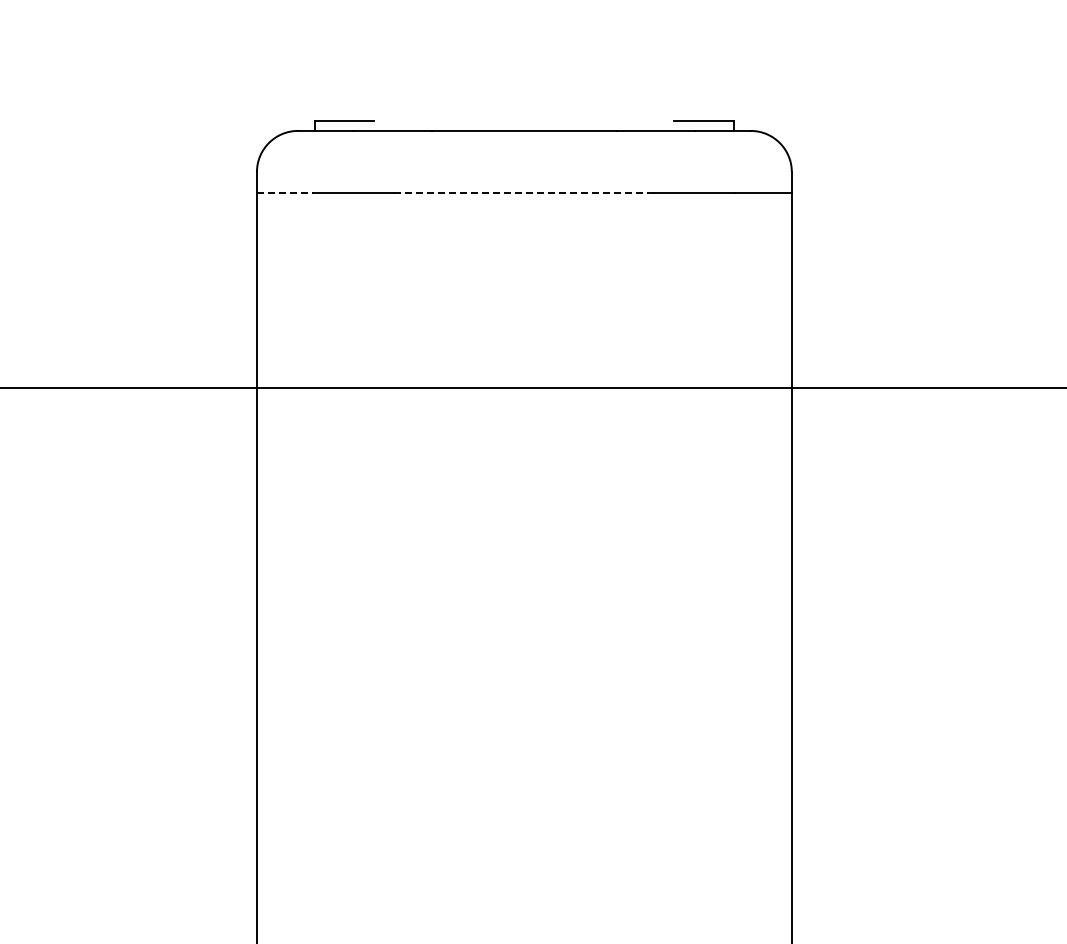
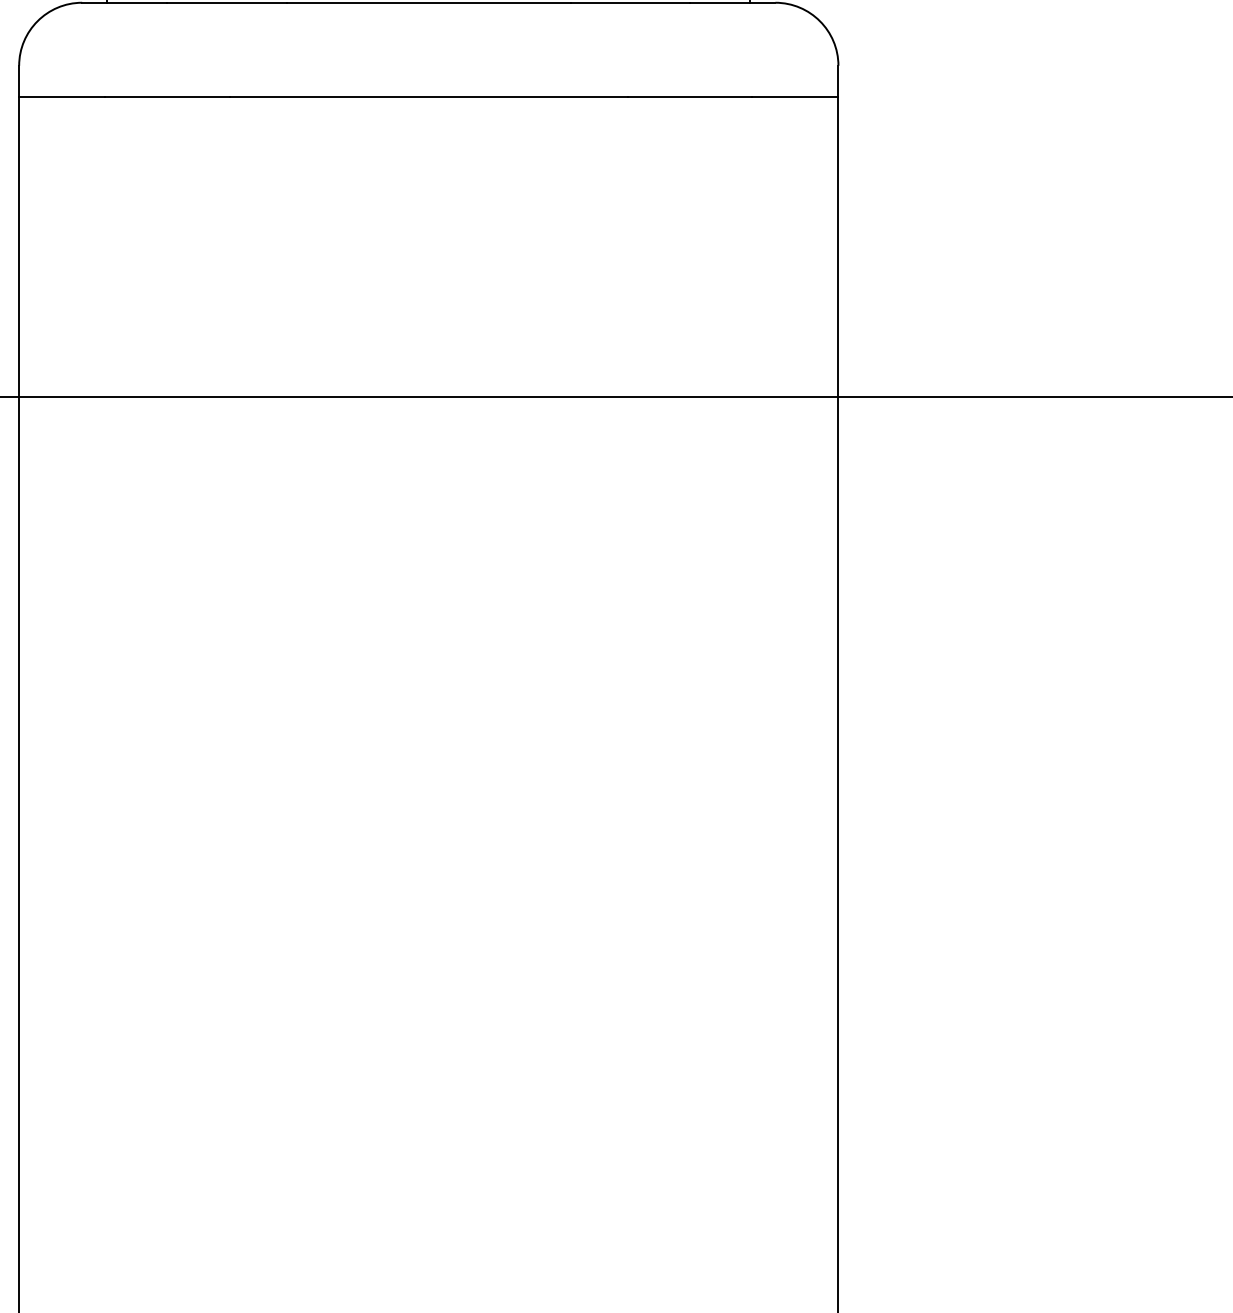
line: (285, 192) -> (62, 97), dashed -> solid
line: (524, 192) -> (428, 97), dashed -> solid

